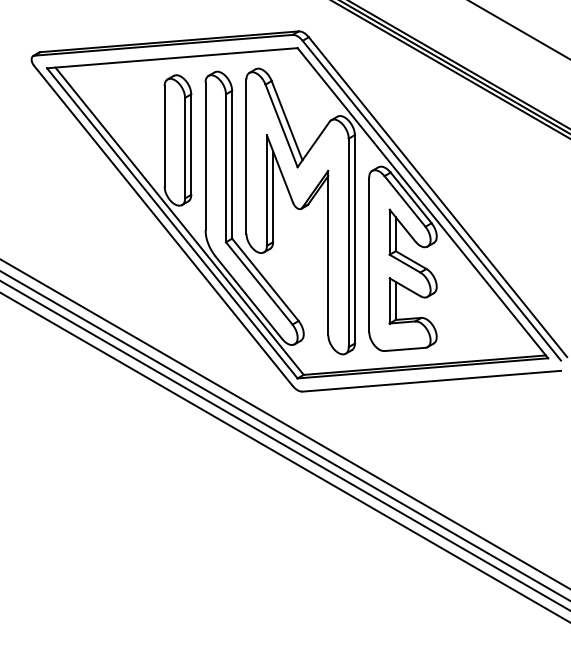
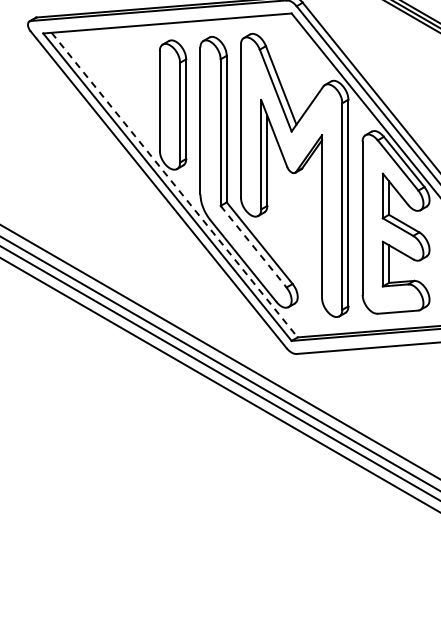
line: (179, 221) -> (174, 185), solid -> dashed
line: (259, 283) -> (253, 246), solid -> dashed

